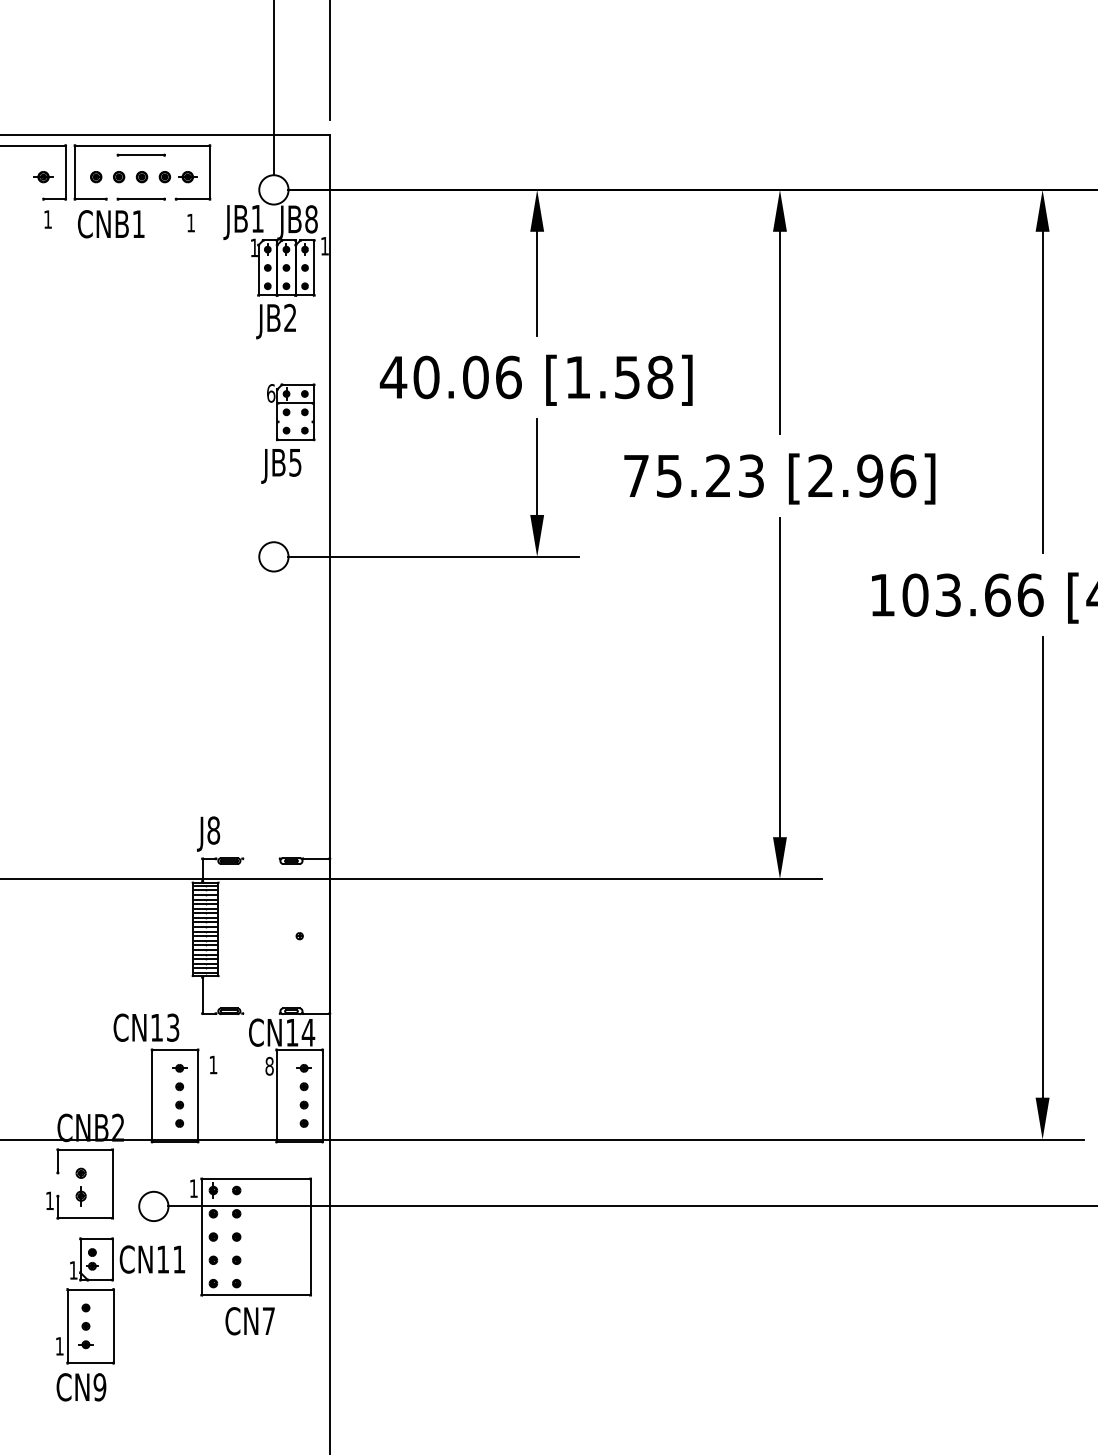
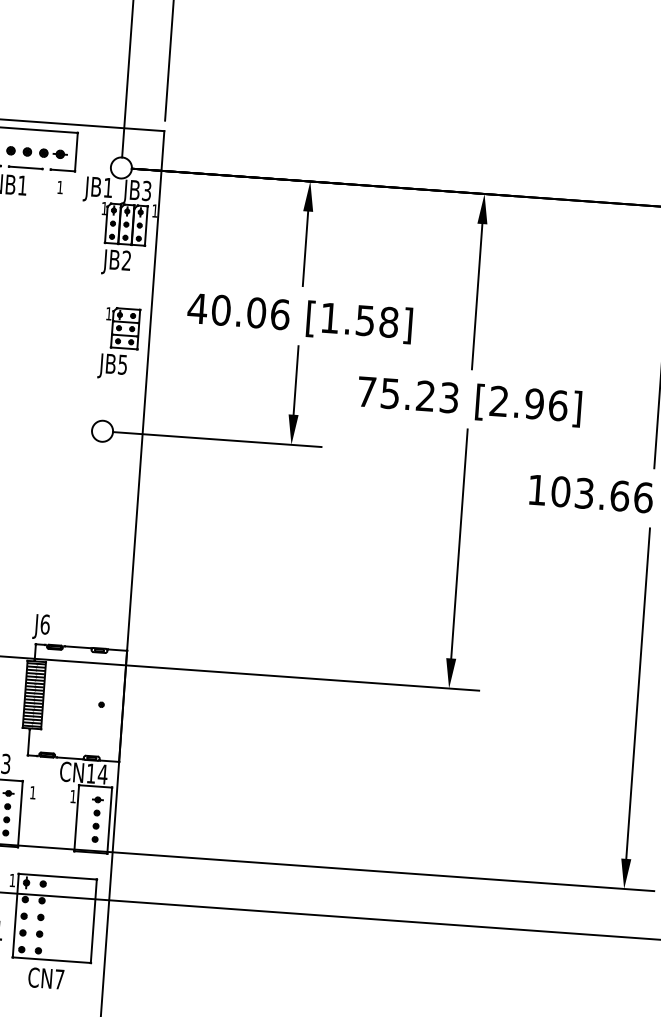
part: (140, 154) -> (27, 135), removed
text: (311, 219) -> (146, 191), JB8 -> JB3
text: (271, 393) -> (109, 313), 6 -> 1
line: (295, 421) -> (124, 335), added
text: (213, 830) -> (45, 624), J8 -> J6
line: (261, 858) -> (78, 647), added
line: (261, 1013) -> (70, 758), added
text: (269, 1065) -> (73, 796), 8 -> 1

